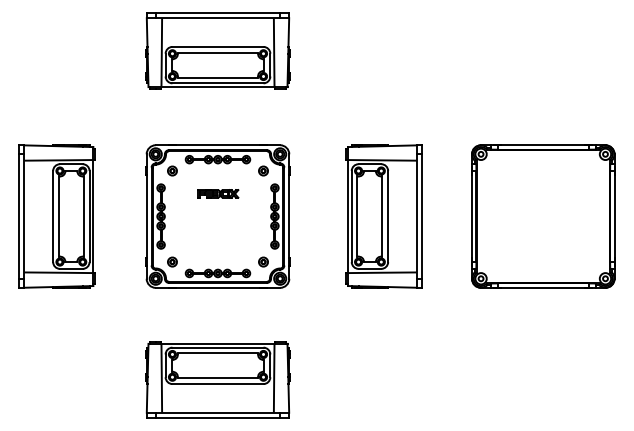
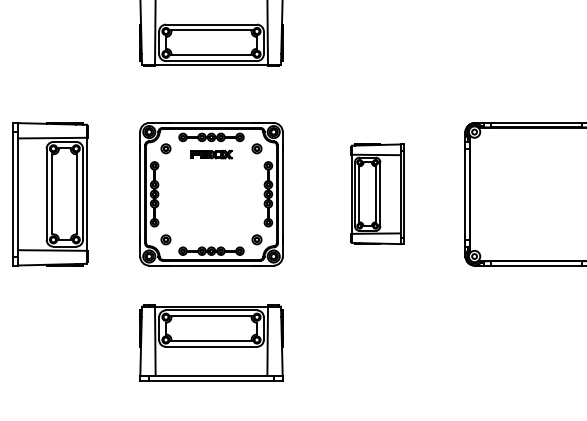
part: (218, 193) -> (212, 154), moved
part: (383, 216) -> (377, 194), size x0.7
part: (217, 379) -> (211, 342), moved

